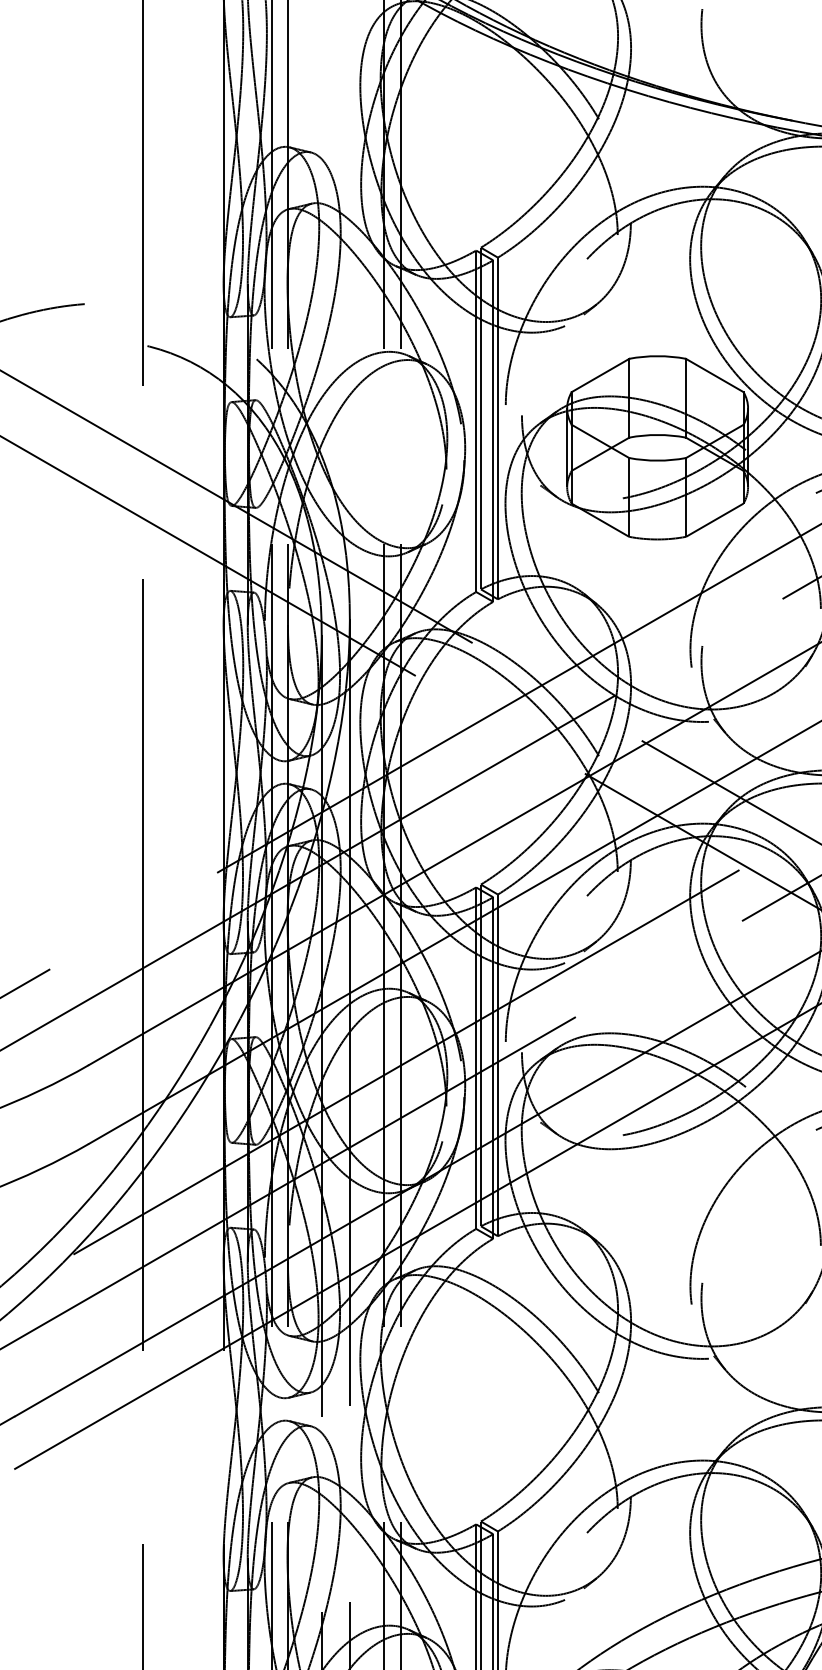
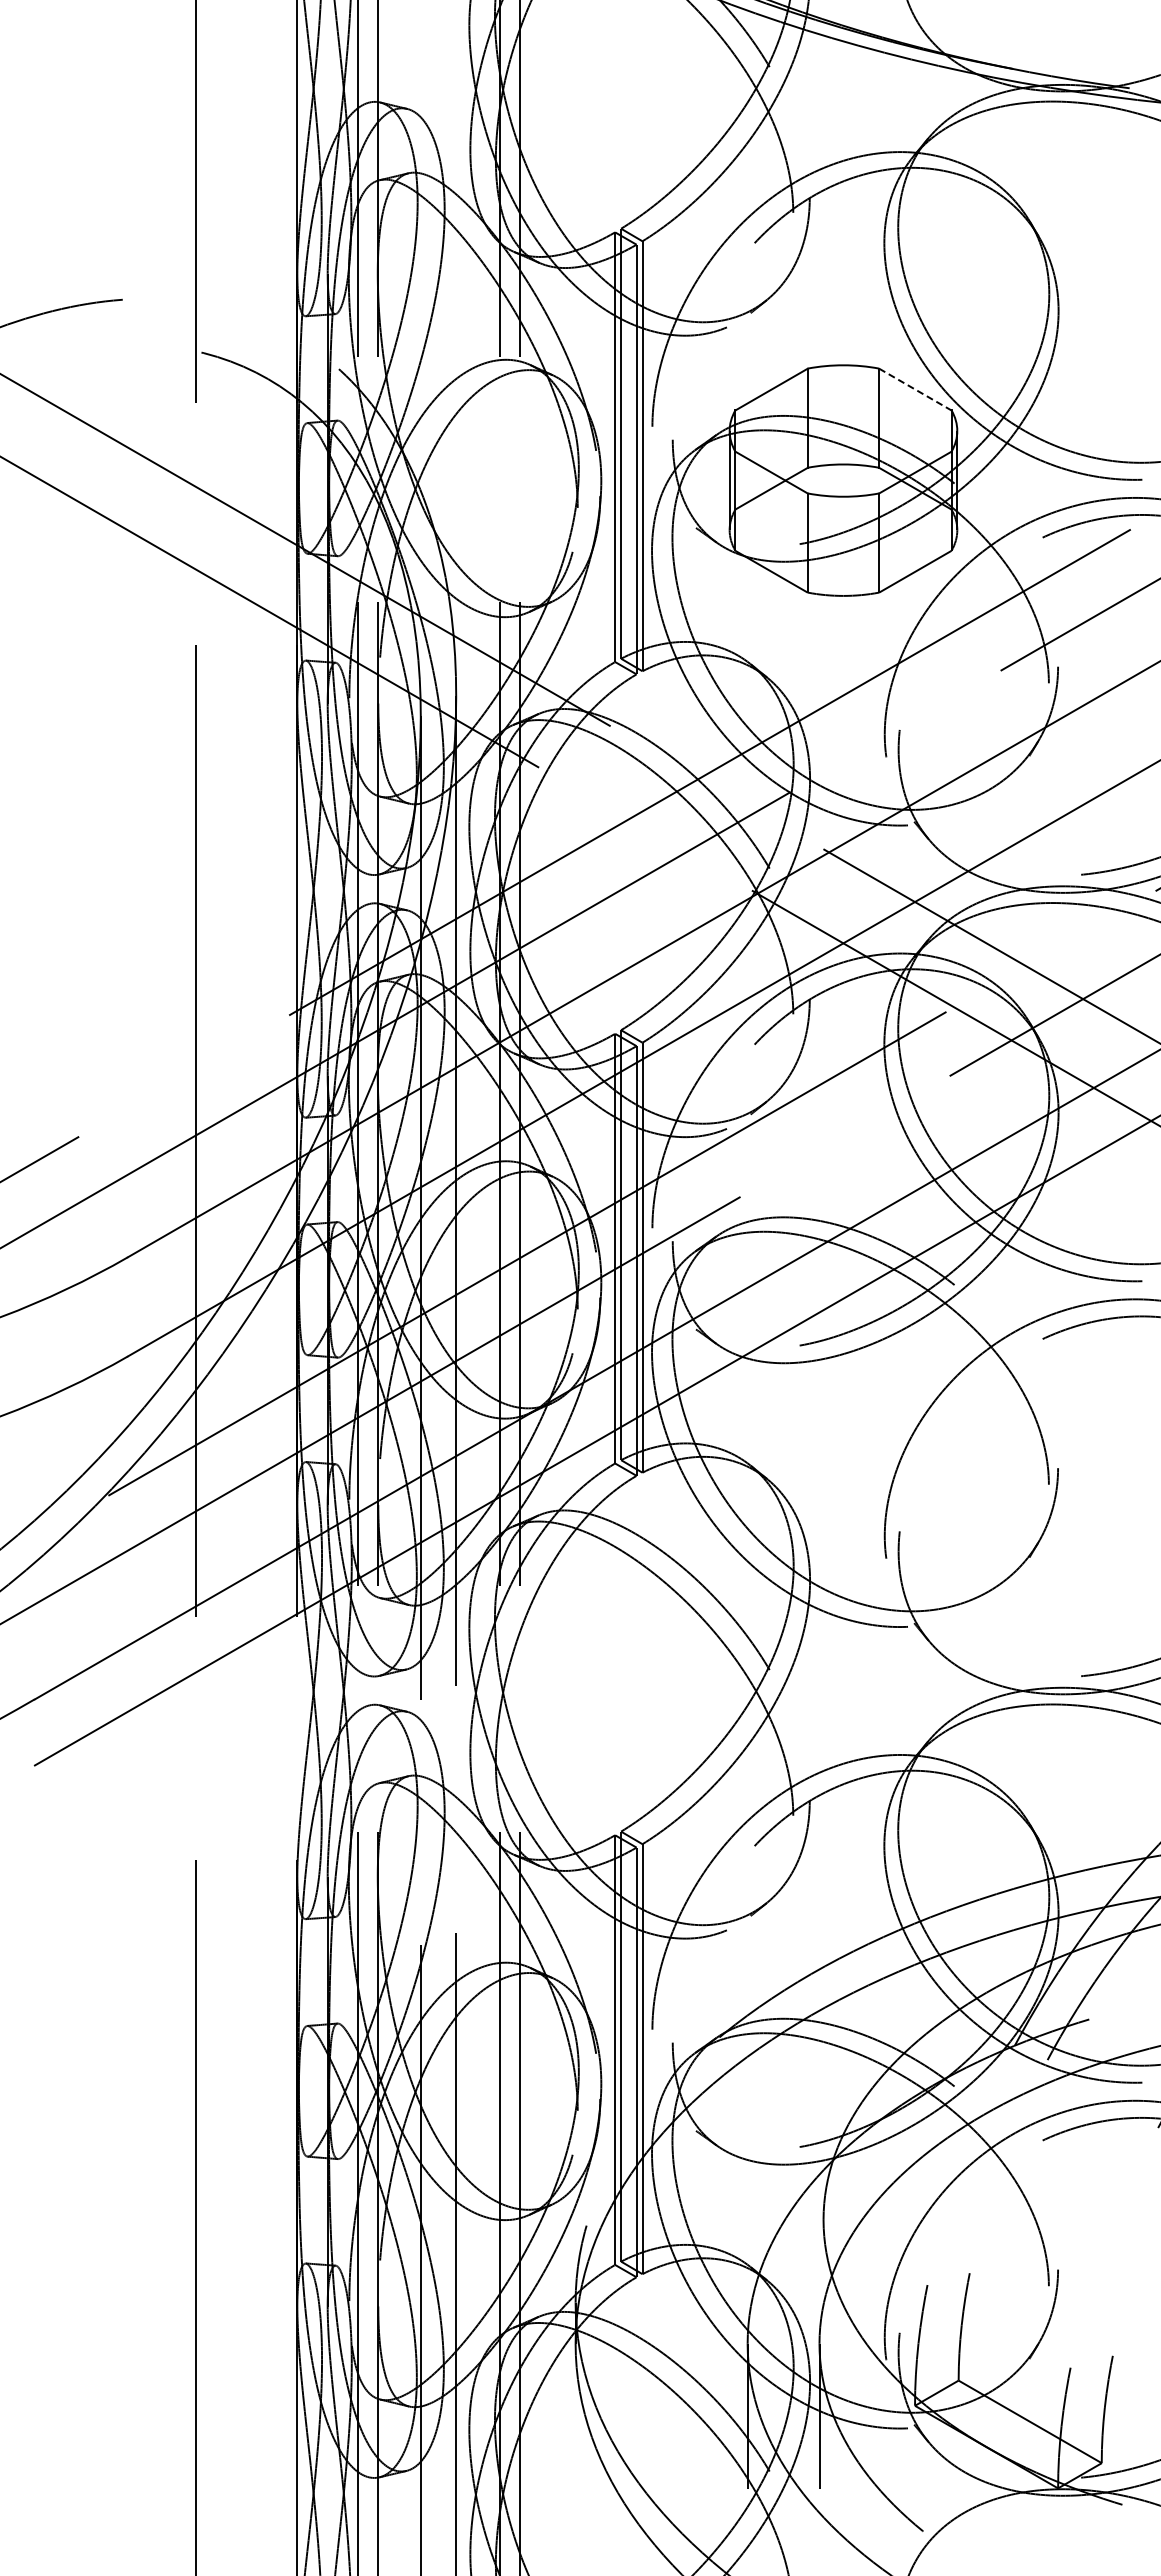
line: (714, 375) -> (915, 389), solid -> dashed

